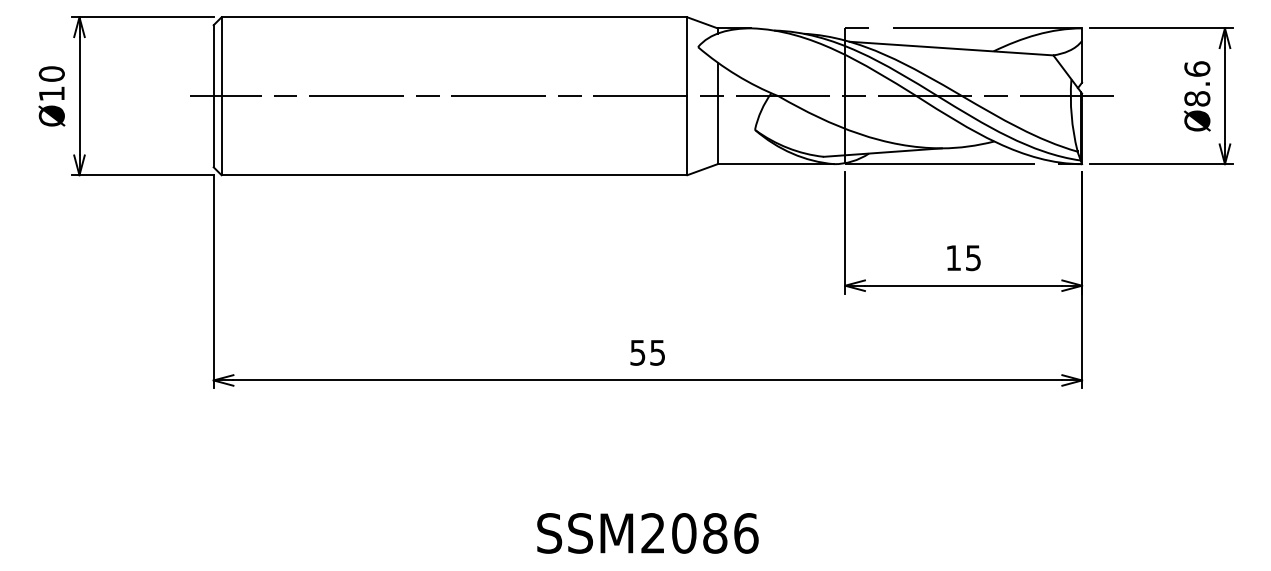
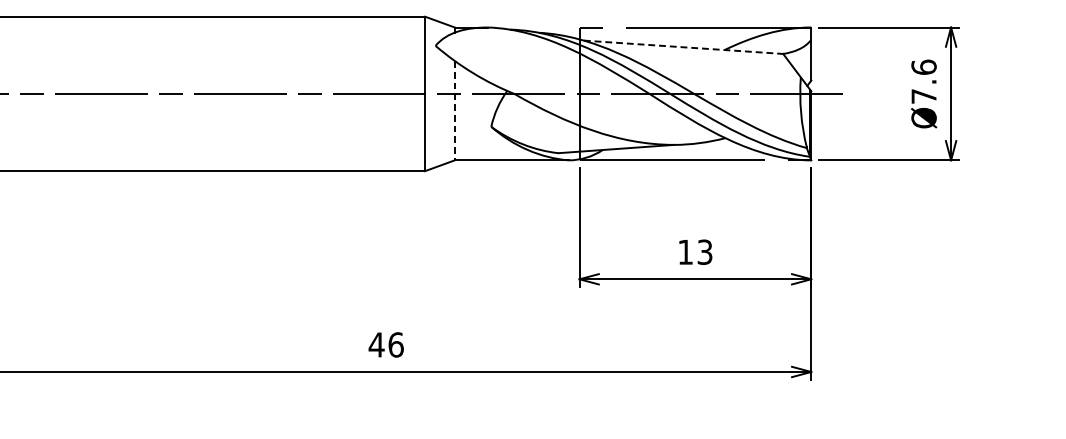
line: (952, 48) -> (684, 47), solid -> dashed
text: (1197, 98) -> (924, 96), Ø8.6 -> Ø7.6
line: (717, 113) -> (454, 110), solid -> dashed
text: (973, 257) -> (705, 251), 15 -> 13
text: (647, 352) -> (386, 344), 55 -> 46

